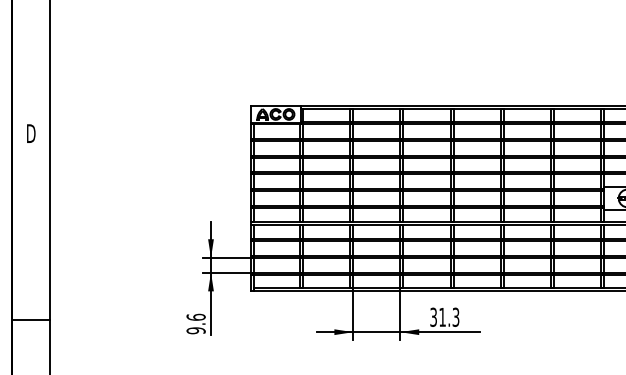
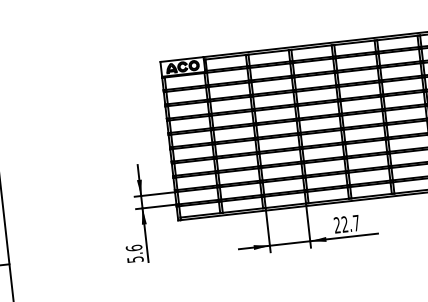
text: (444, 316) -> (346, 223), 31.3 -> 22.7
text: (195, 330) -> (134, 259), 9.6 -> 5.6

